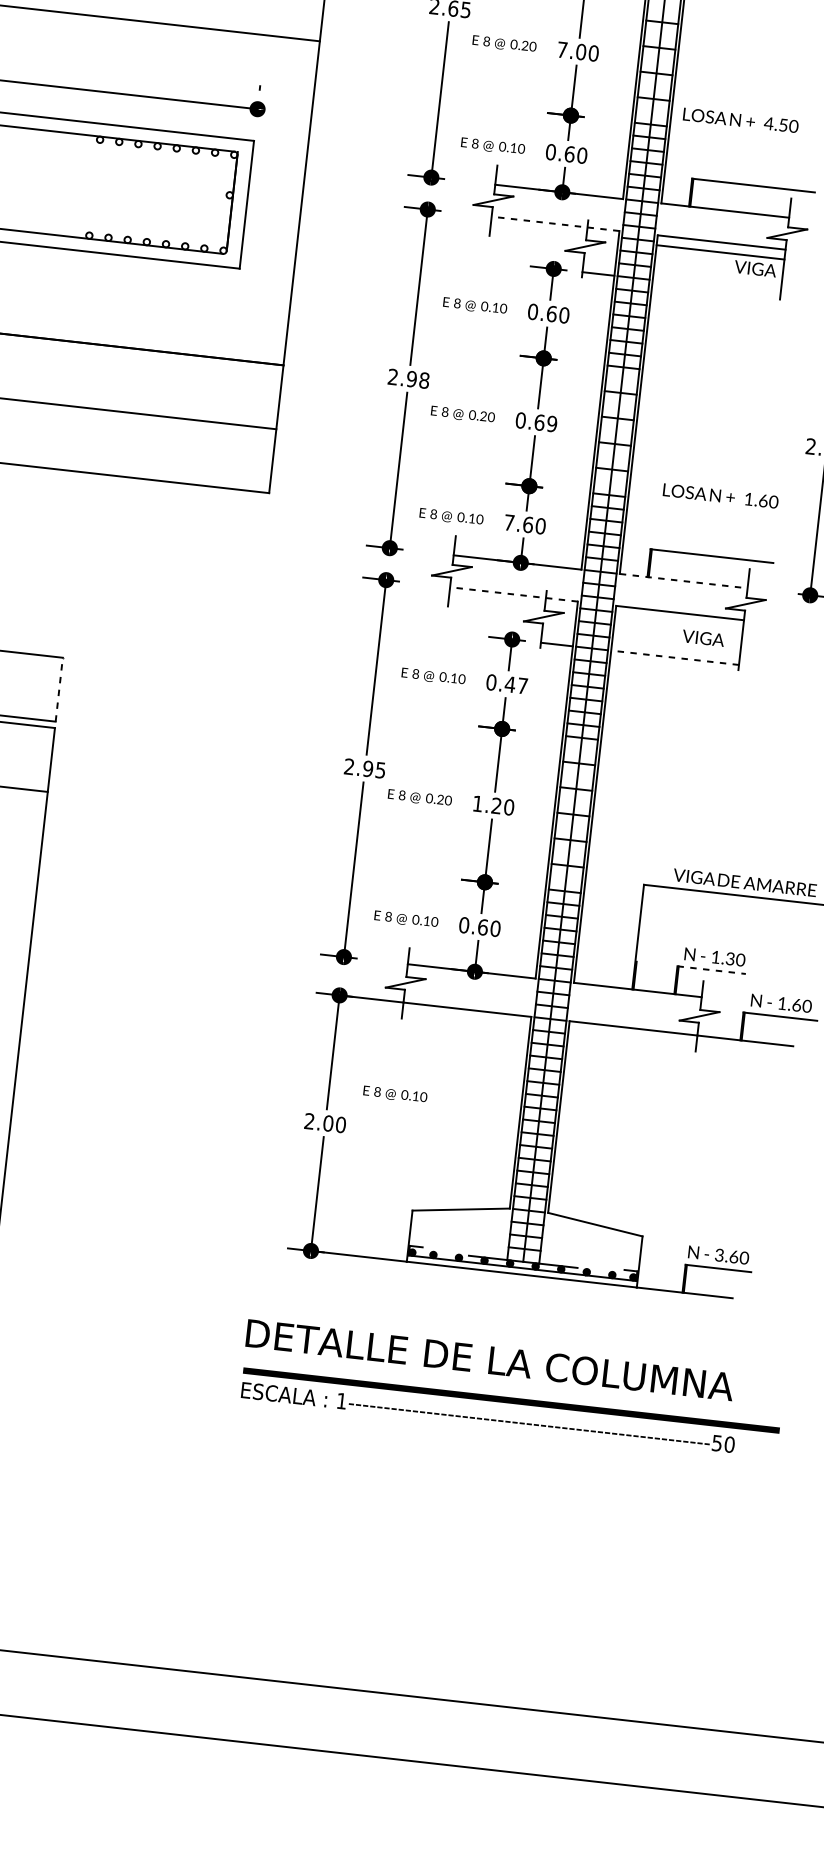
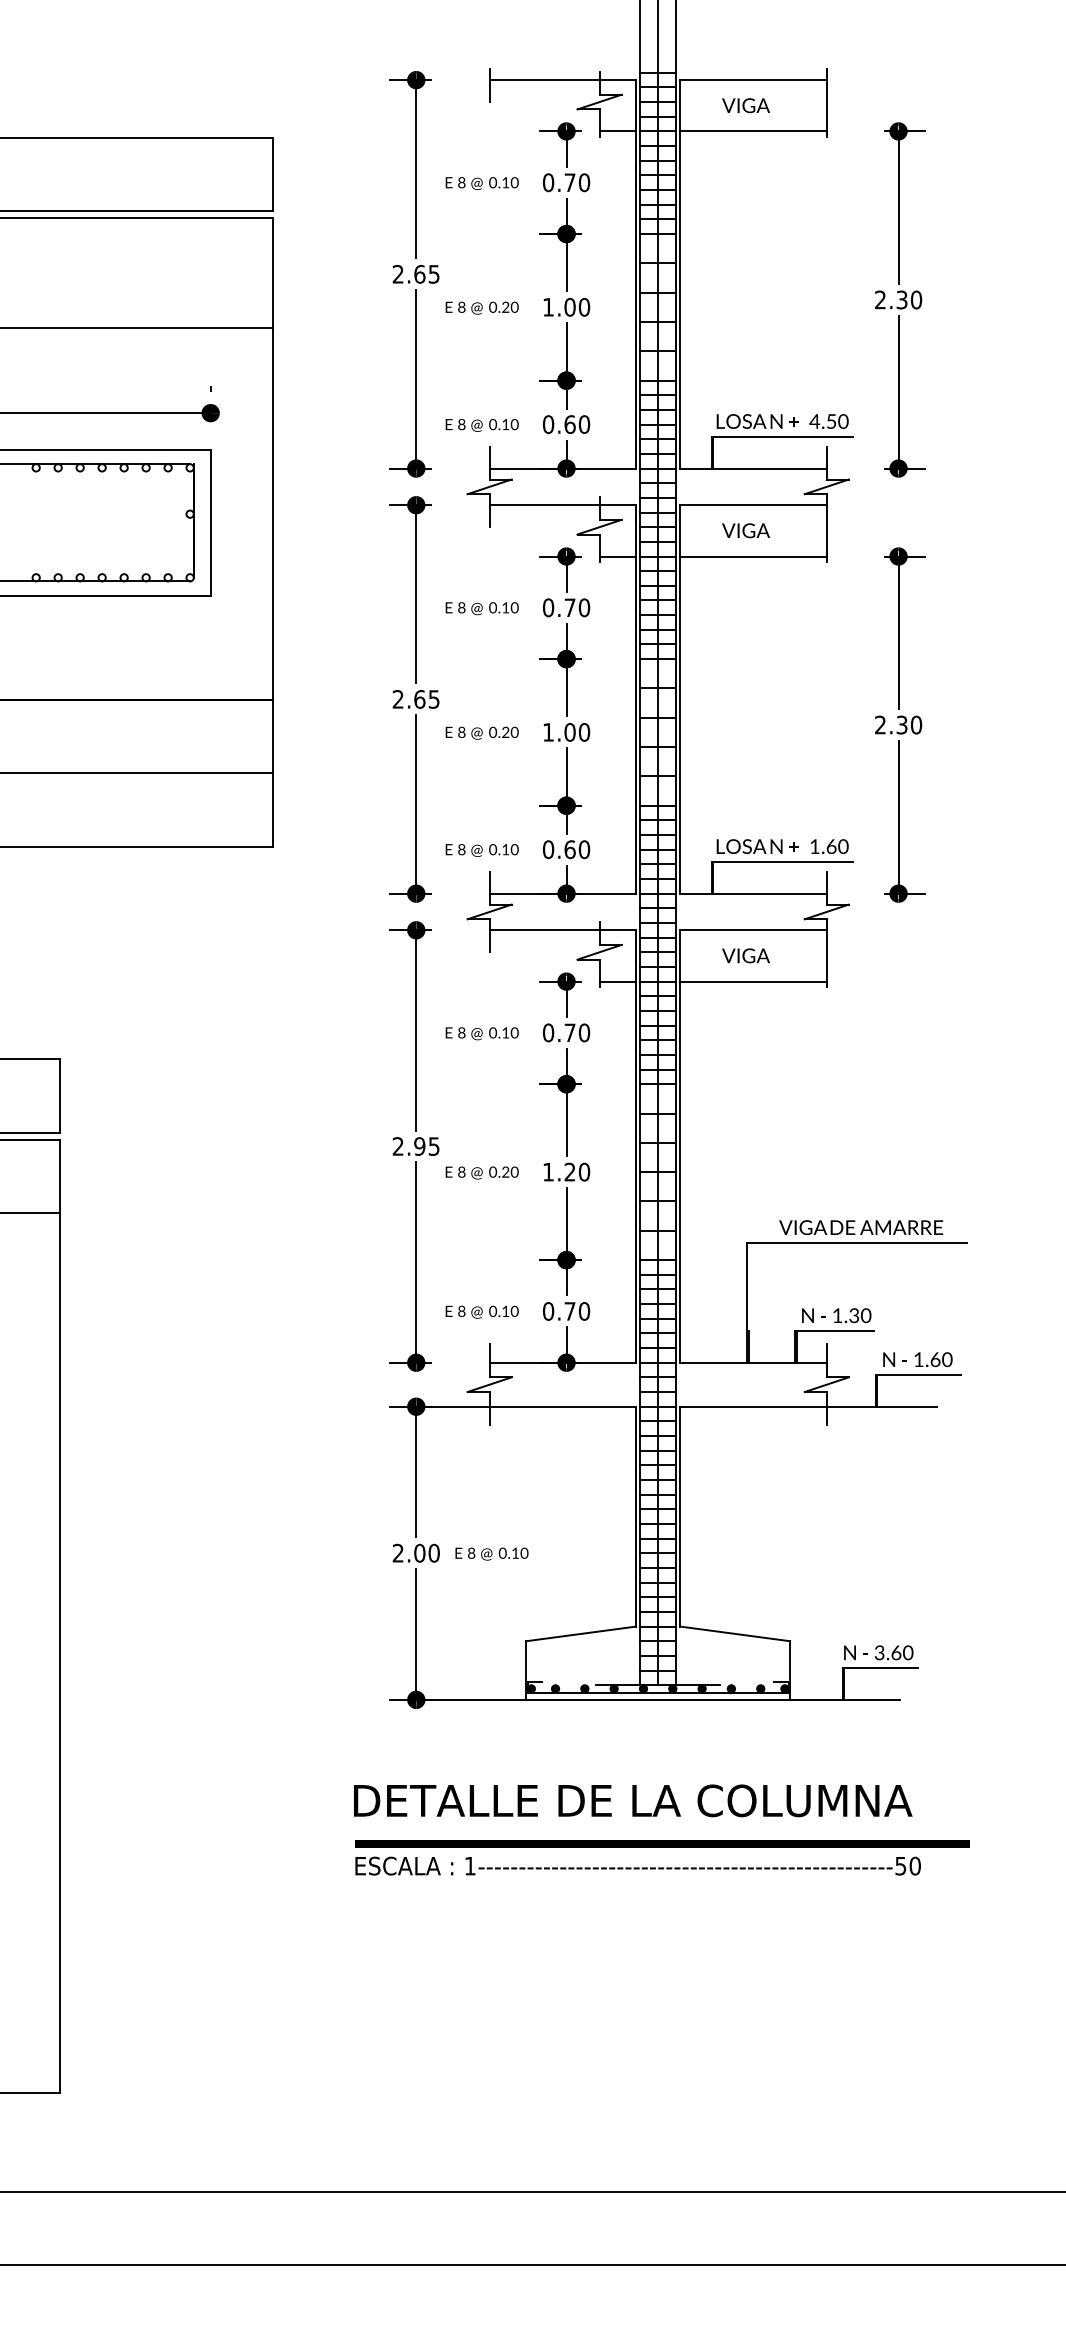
text: (562, 50) -> (548, 307), 7.00 -> 1.00
text: (740, 120) -> (782, 421), moved
line: (555, 224) -> (562, 505), dashed -> solid
line: (720, 252) -> (753, 556), moved
text: (755, 268) -> (745, 530), moved
text: (551, 313) -> (569, 607), 0.60 -> 0.70
text: (417, 379) -> (426, 699), 2.98 -> 2.65
text: (536, 422) -> (566, 732), 0.69 -> 1.00
text: (720, 495) -> (782, 846), moved
text: (509, 522) -> (548, 849), 7.60 -> 0.60
line: (683, 581) -> (753, 893), dashed -> solid
line: (513, 594) -> (562, 930), dashed -> solid
text: (703, 637) -> (745, 955), moved
line: (674, 657) -> (752, 981), dashed -> solid
text: (516, 684) -> (577, 1032), 0.47 -> 0.70
line: (58, 690) -> (59, 1096), dashed -> solid
text: (482, 927) -> (569, 1311), 0.60 -> 0.70
line: (712, 969) -> (835, 1330), dashed -> solid
text: (394, 1094) -> (491, 1553), moved

